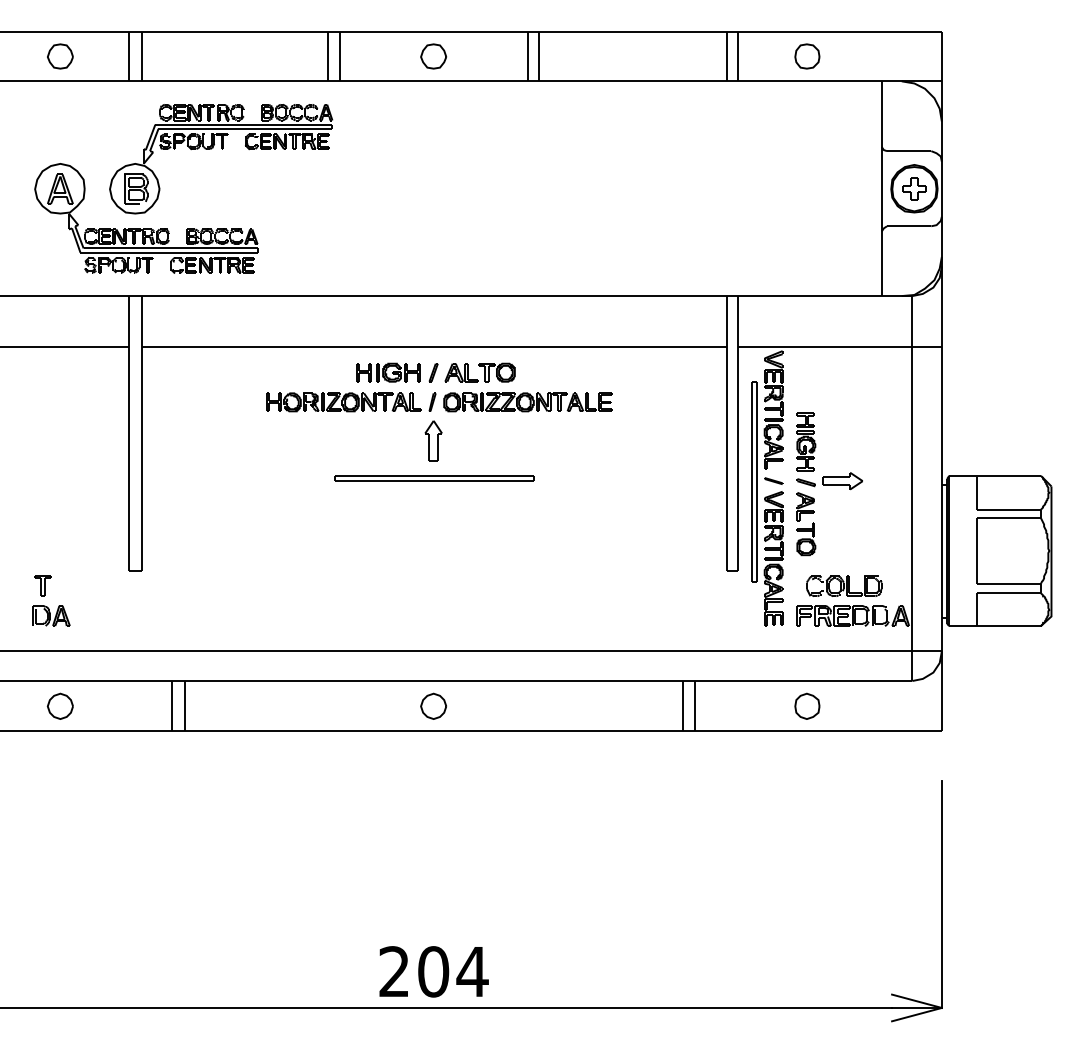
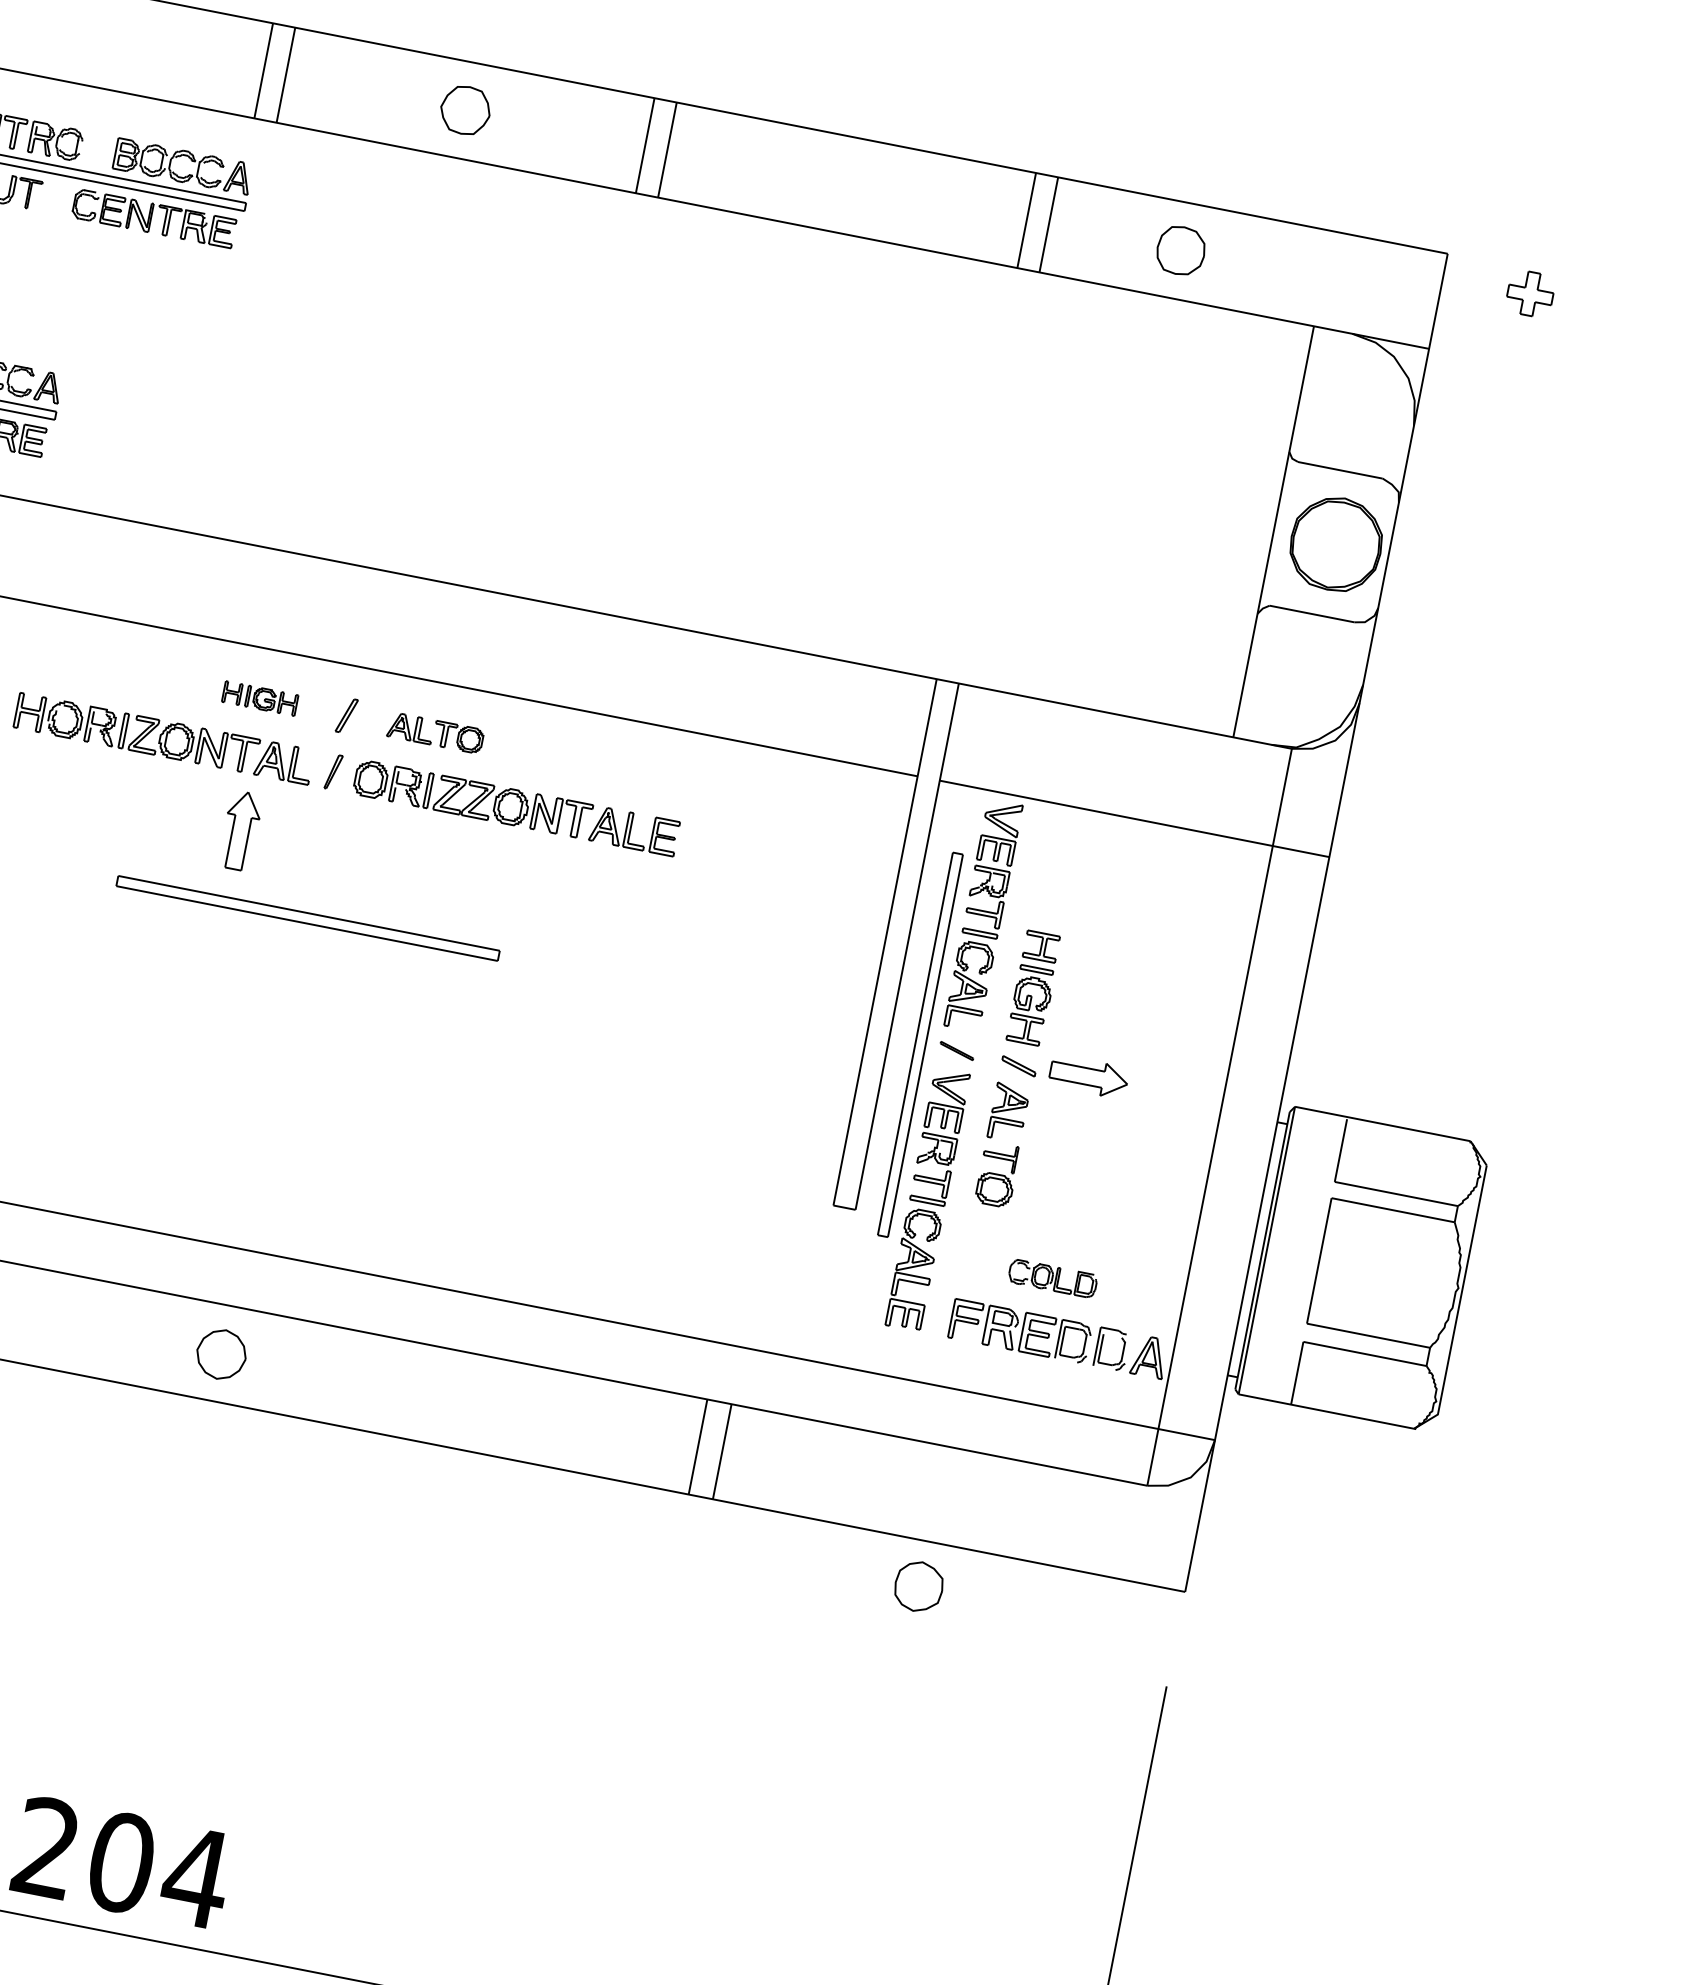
part: (914, 188) -> (1530, 293), moved
part: (388, 372) -> (260, 698), size x0.6
part: (479, 372) -> (434, 732), size x0.7
part: (433, 440) -> (240, 829), moved
part: (844, 585) -> (1053, 1277), size x0.6
part: (807, 705) -> (919, 1585), moved

